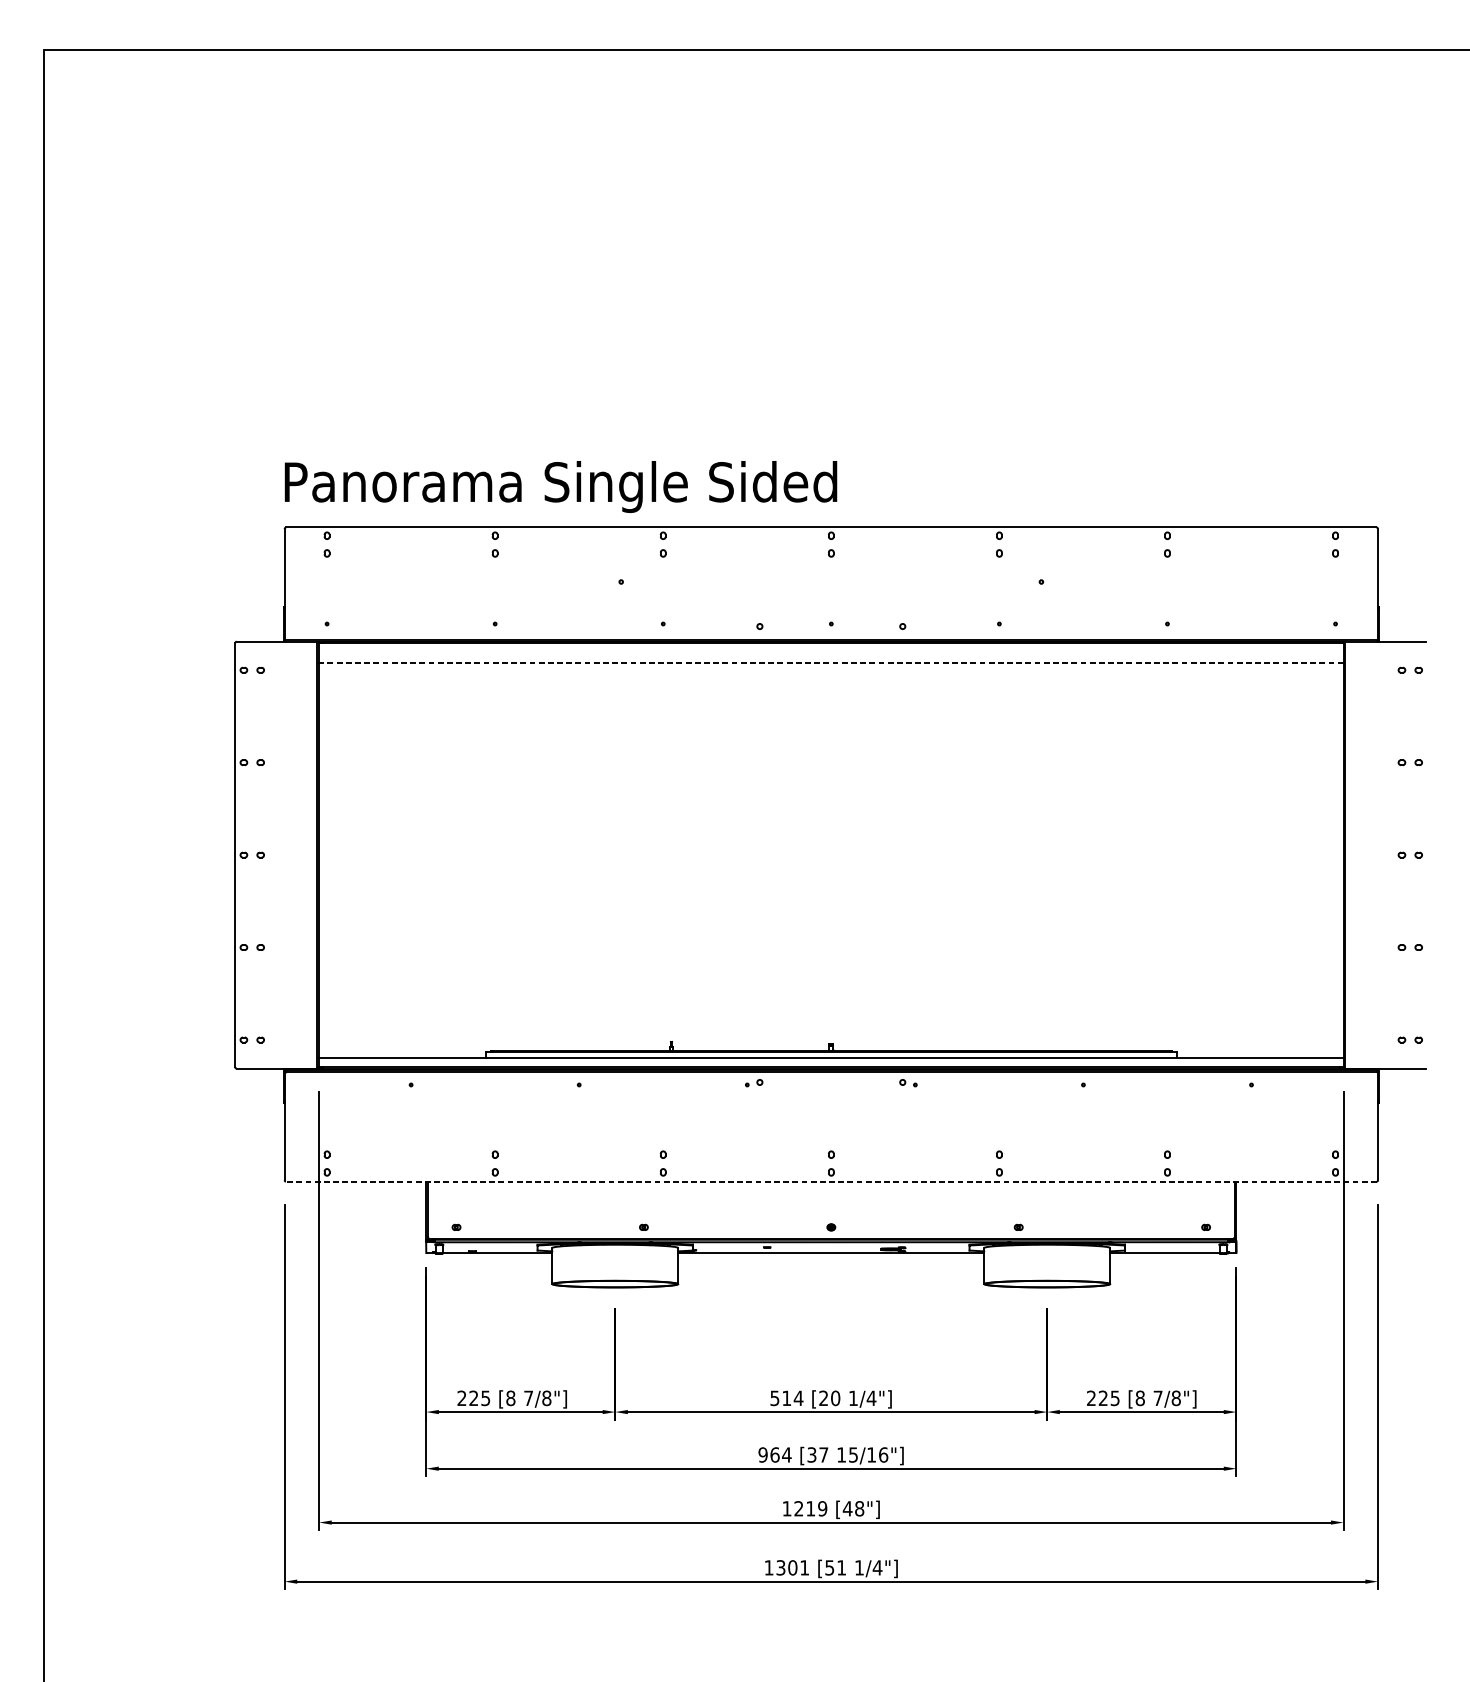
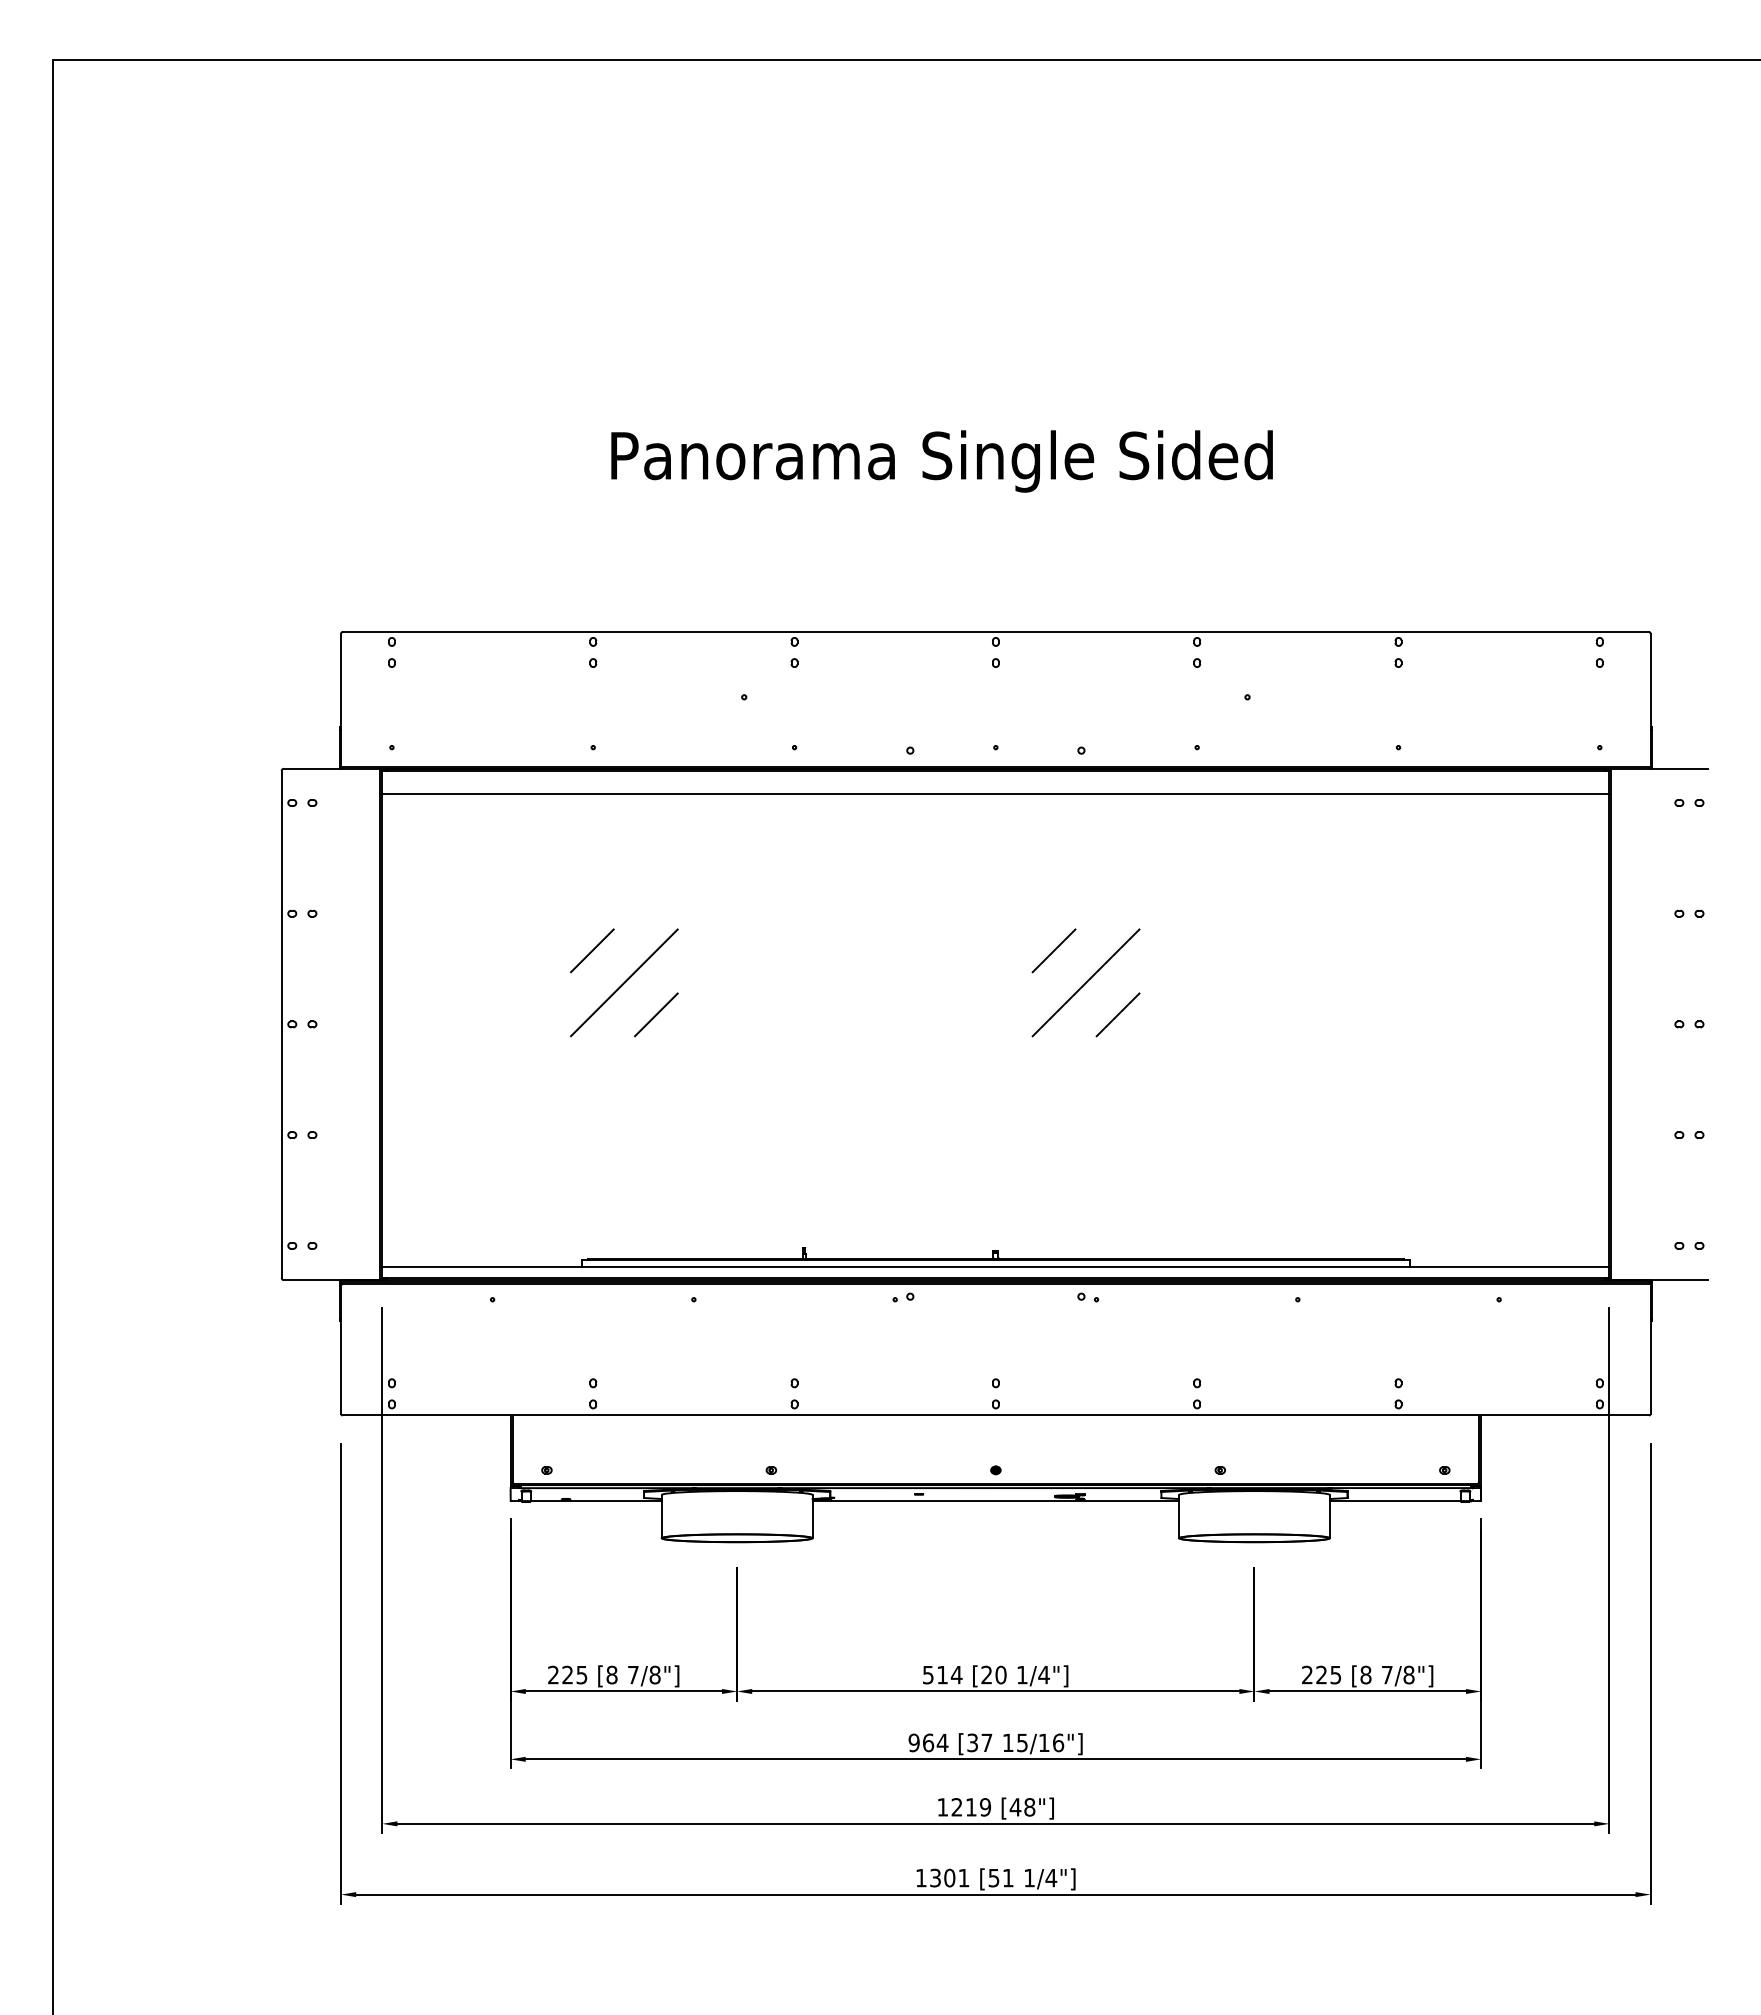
text: (560, 487) -> (941, 461), moved
line: (831, 662) -> (995, 793), dashed -> solid
line: (494, 793) -> (592, 950), added
line: (879, 793) -> (1053, 950), added
line: (521, 820) -> (624, 982), added
line: (906, 820) -> (1085, 982), added
line: (547, 846) -> (656, 1014), added
line: (932, 846) -> (1117, 1014), added
line: (831, 1181) -> (995, 1415), dashed -> solid

